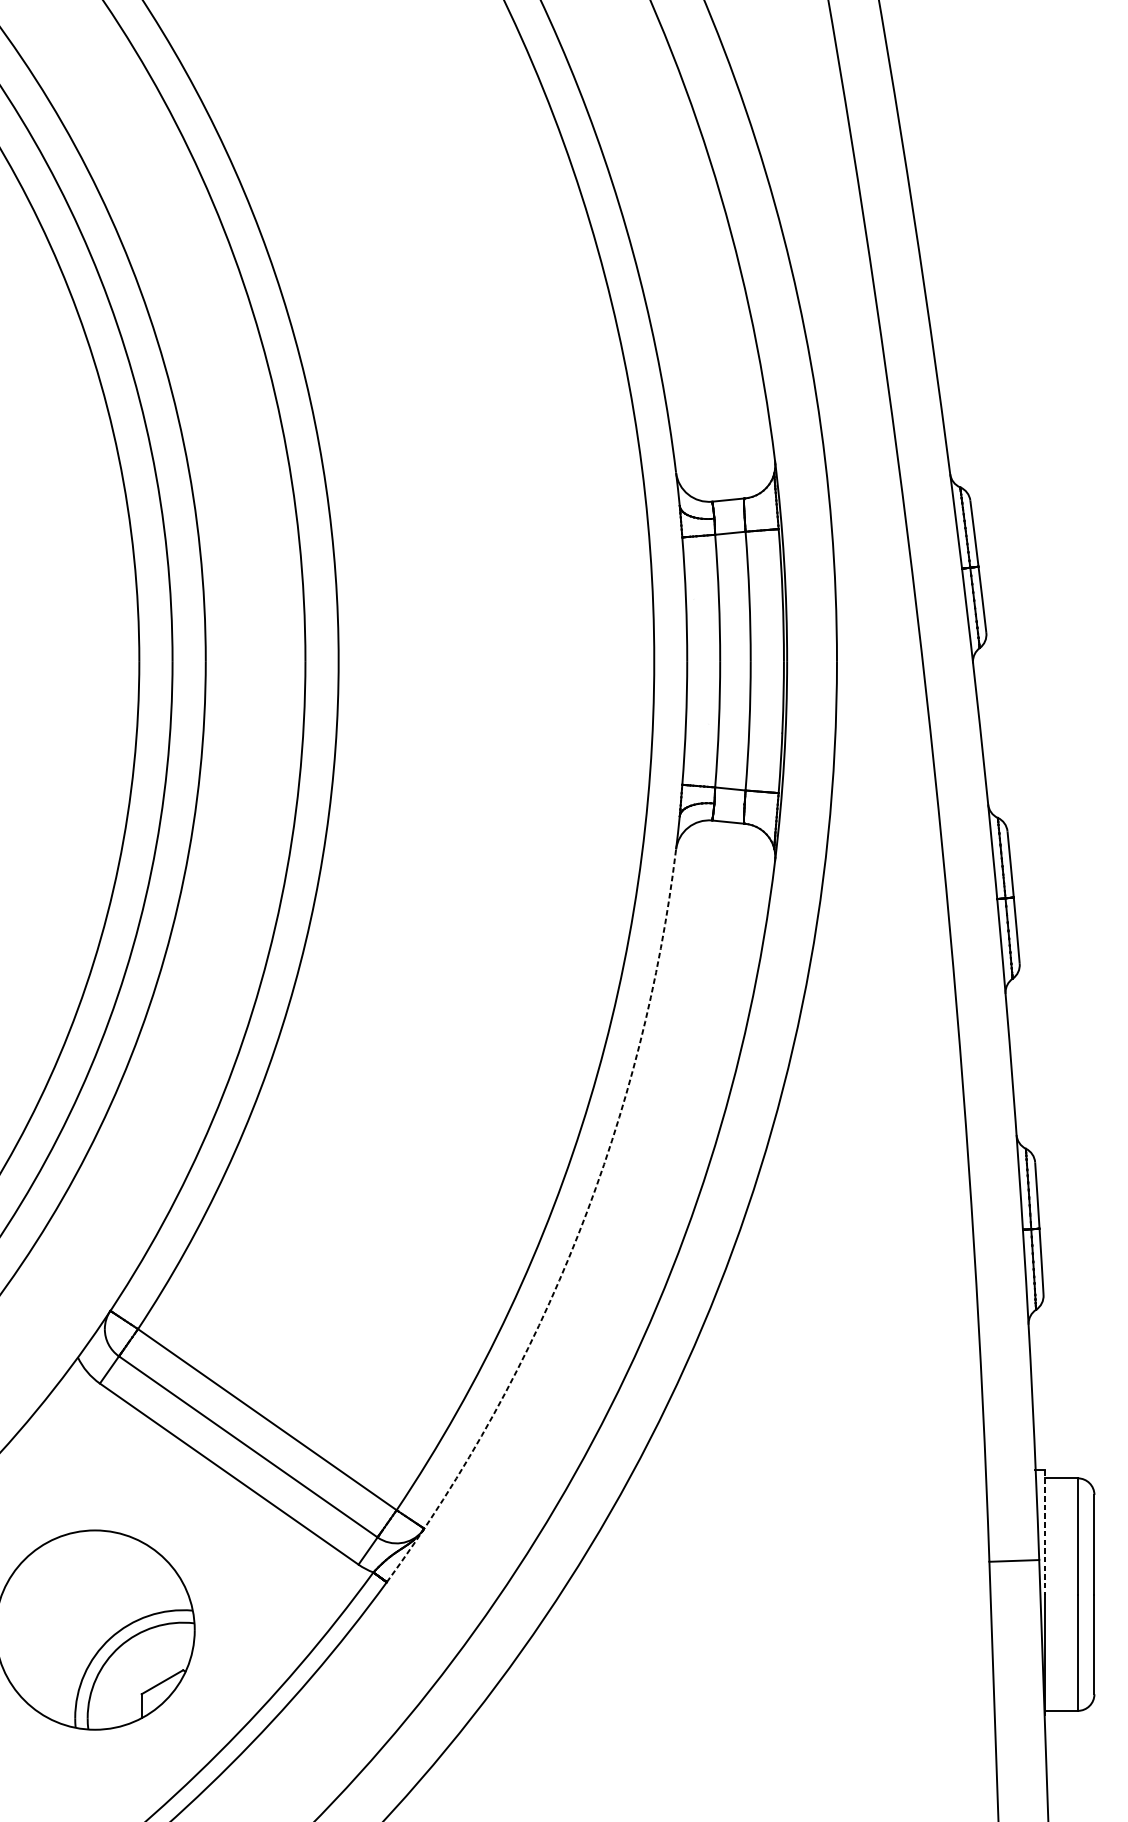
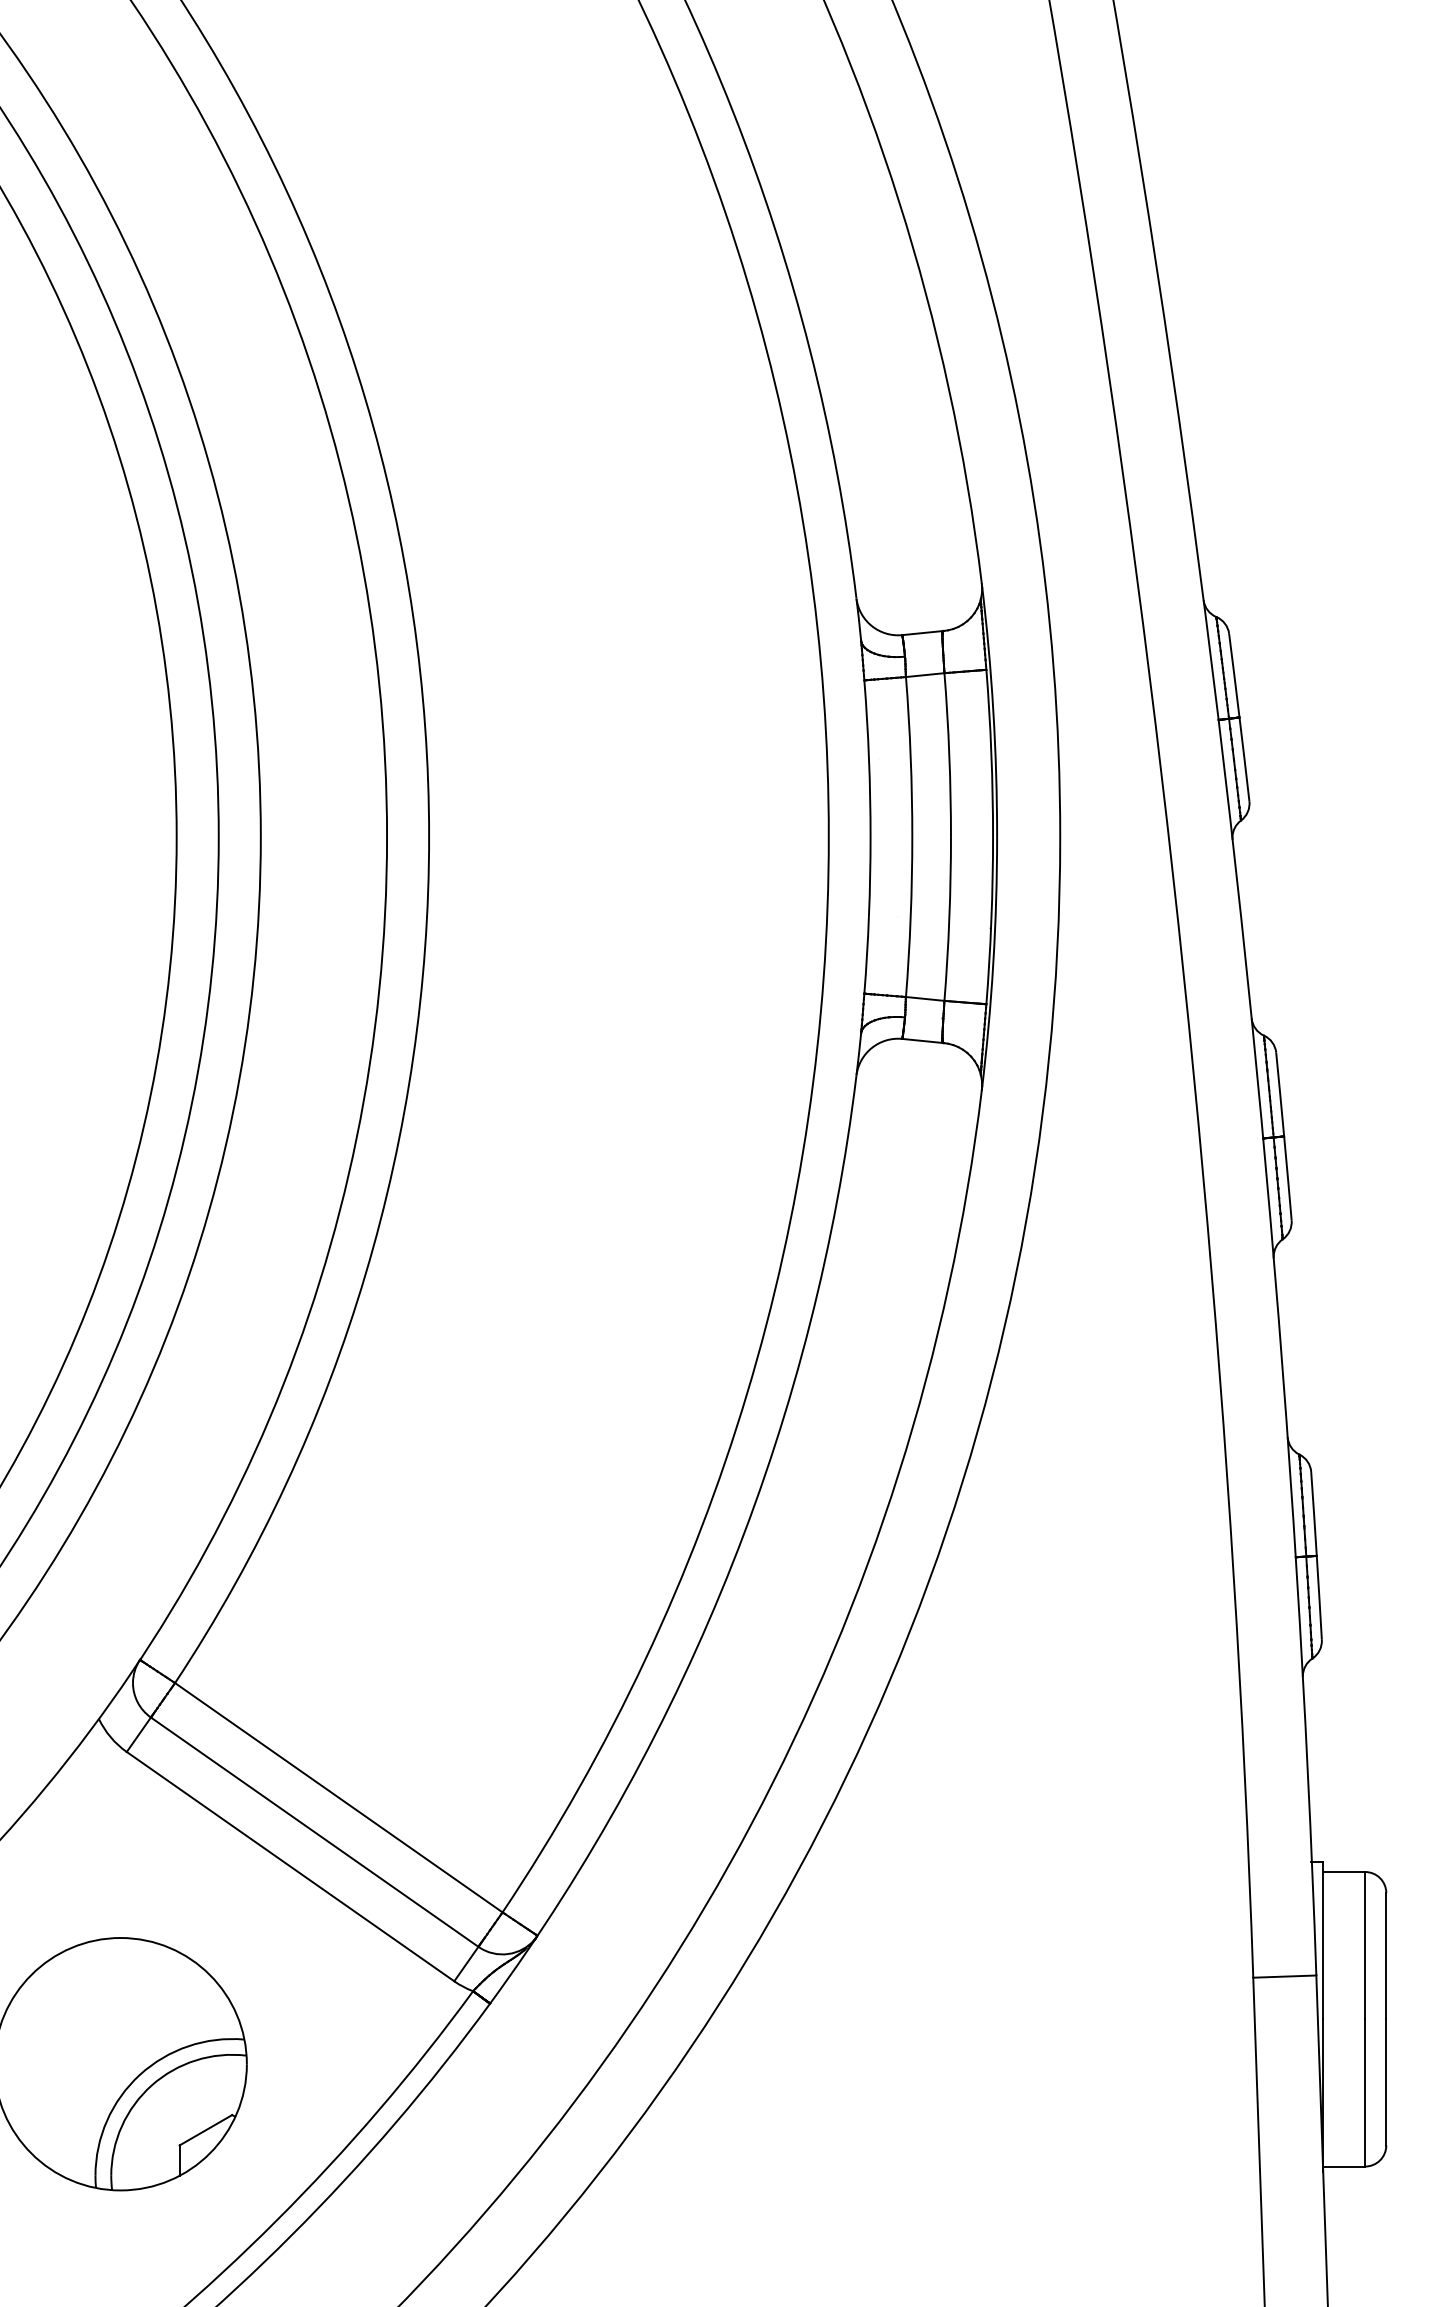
arc: (578, 1234) -> (732, 1563), dashed -> solid
line: (1044, 1532) -> (1323, 1940), dashed -> solid

